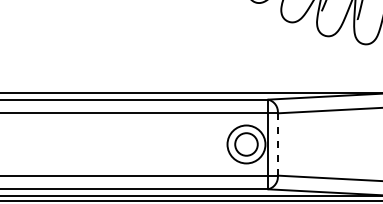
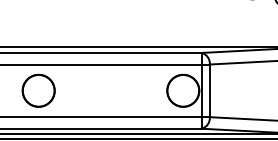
part: (75, 144) -> (38, 90), added
circle: (246, 144) -> (183, 90), size x1.67
line: (277, 144) -> (209, 90), dashed -> solid

